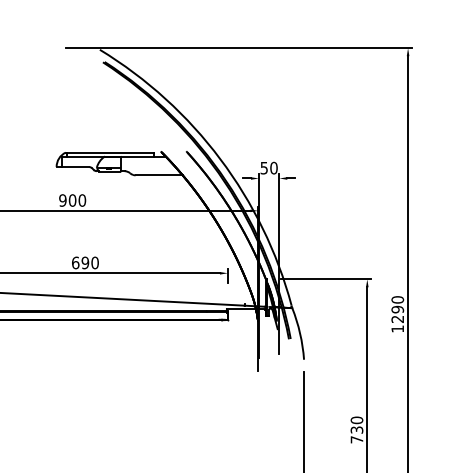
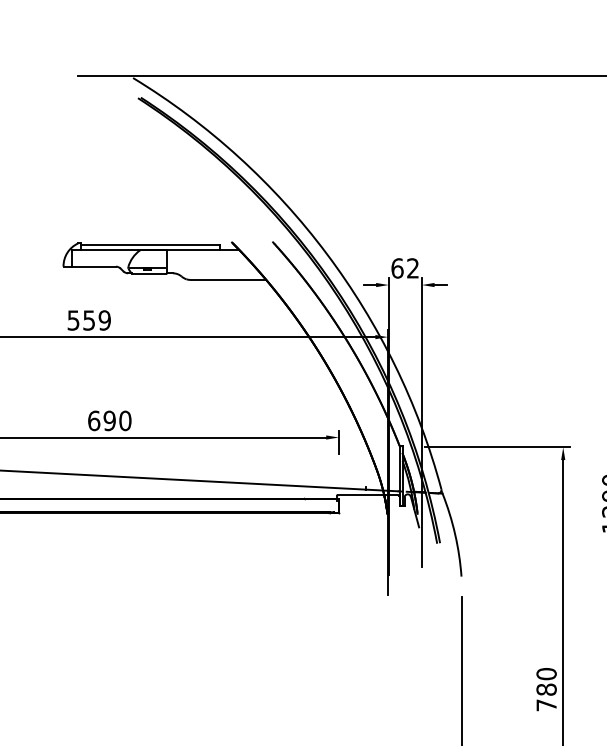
text: (268, 167) -> (404, 267), 50 -> 62
text: (72, 200) -> (89, 320), 900 -> 559
text: (356, 429) -> (545, 688), 730 -> 780

